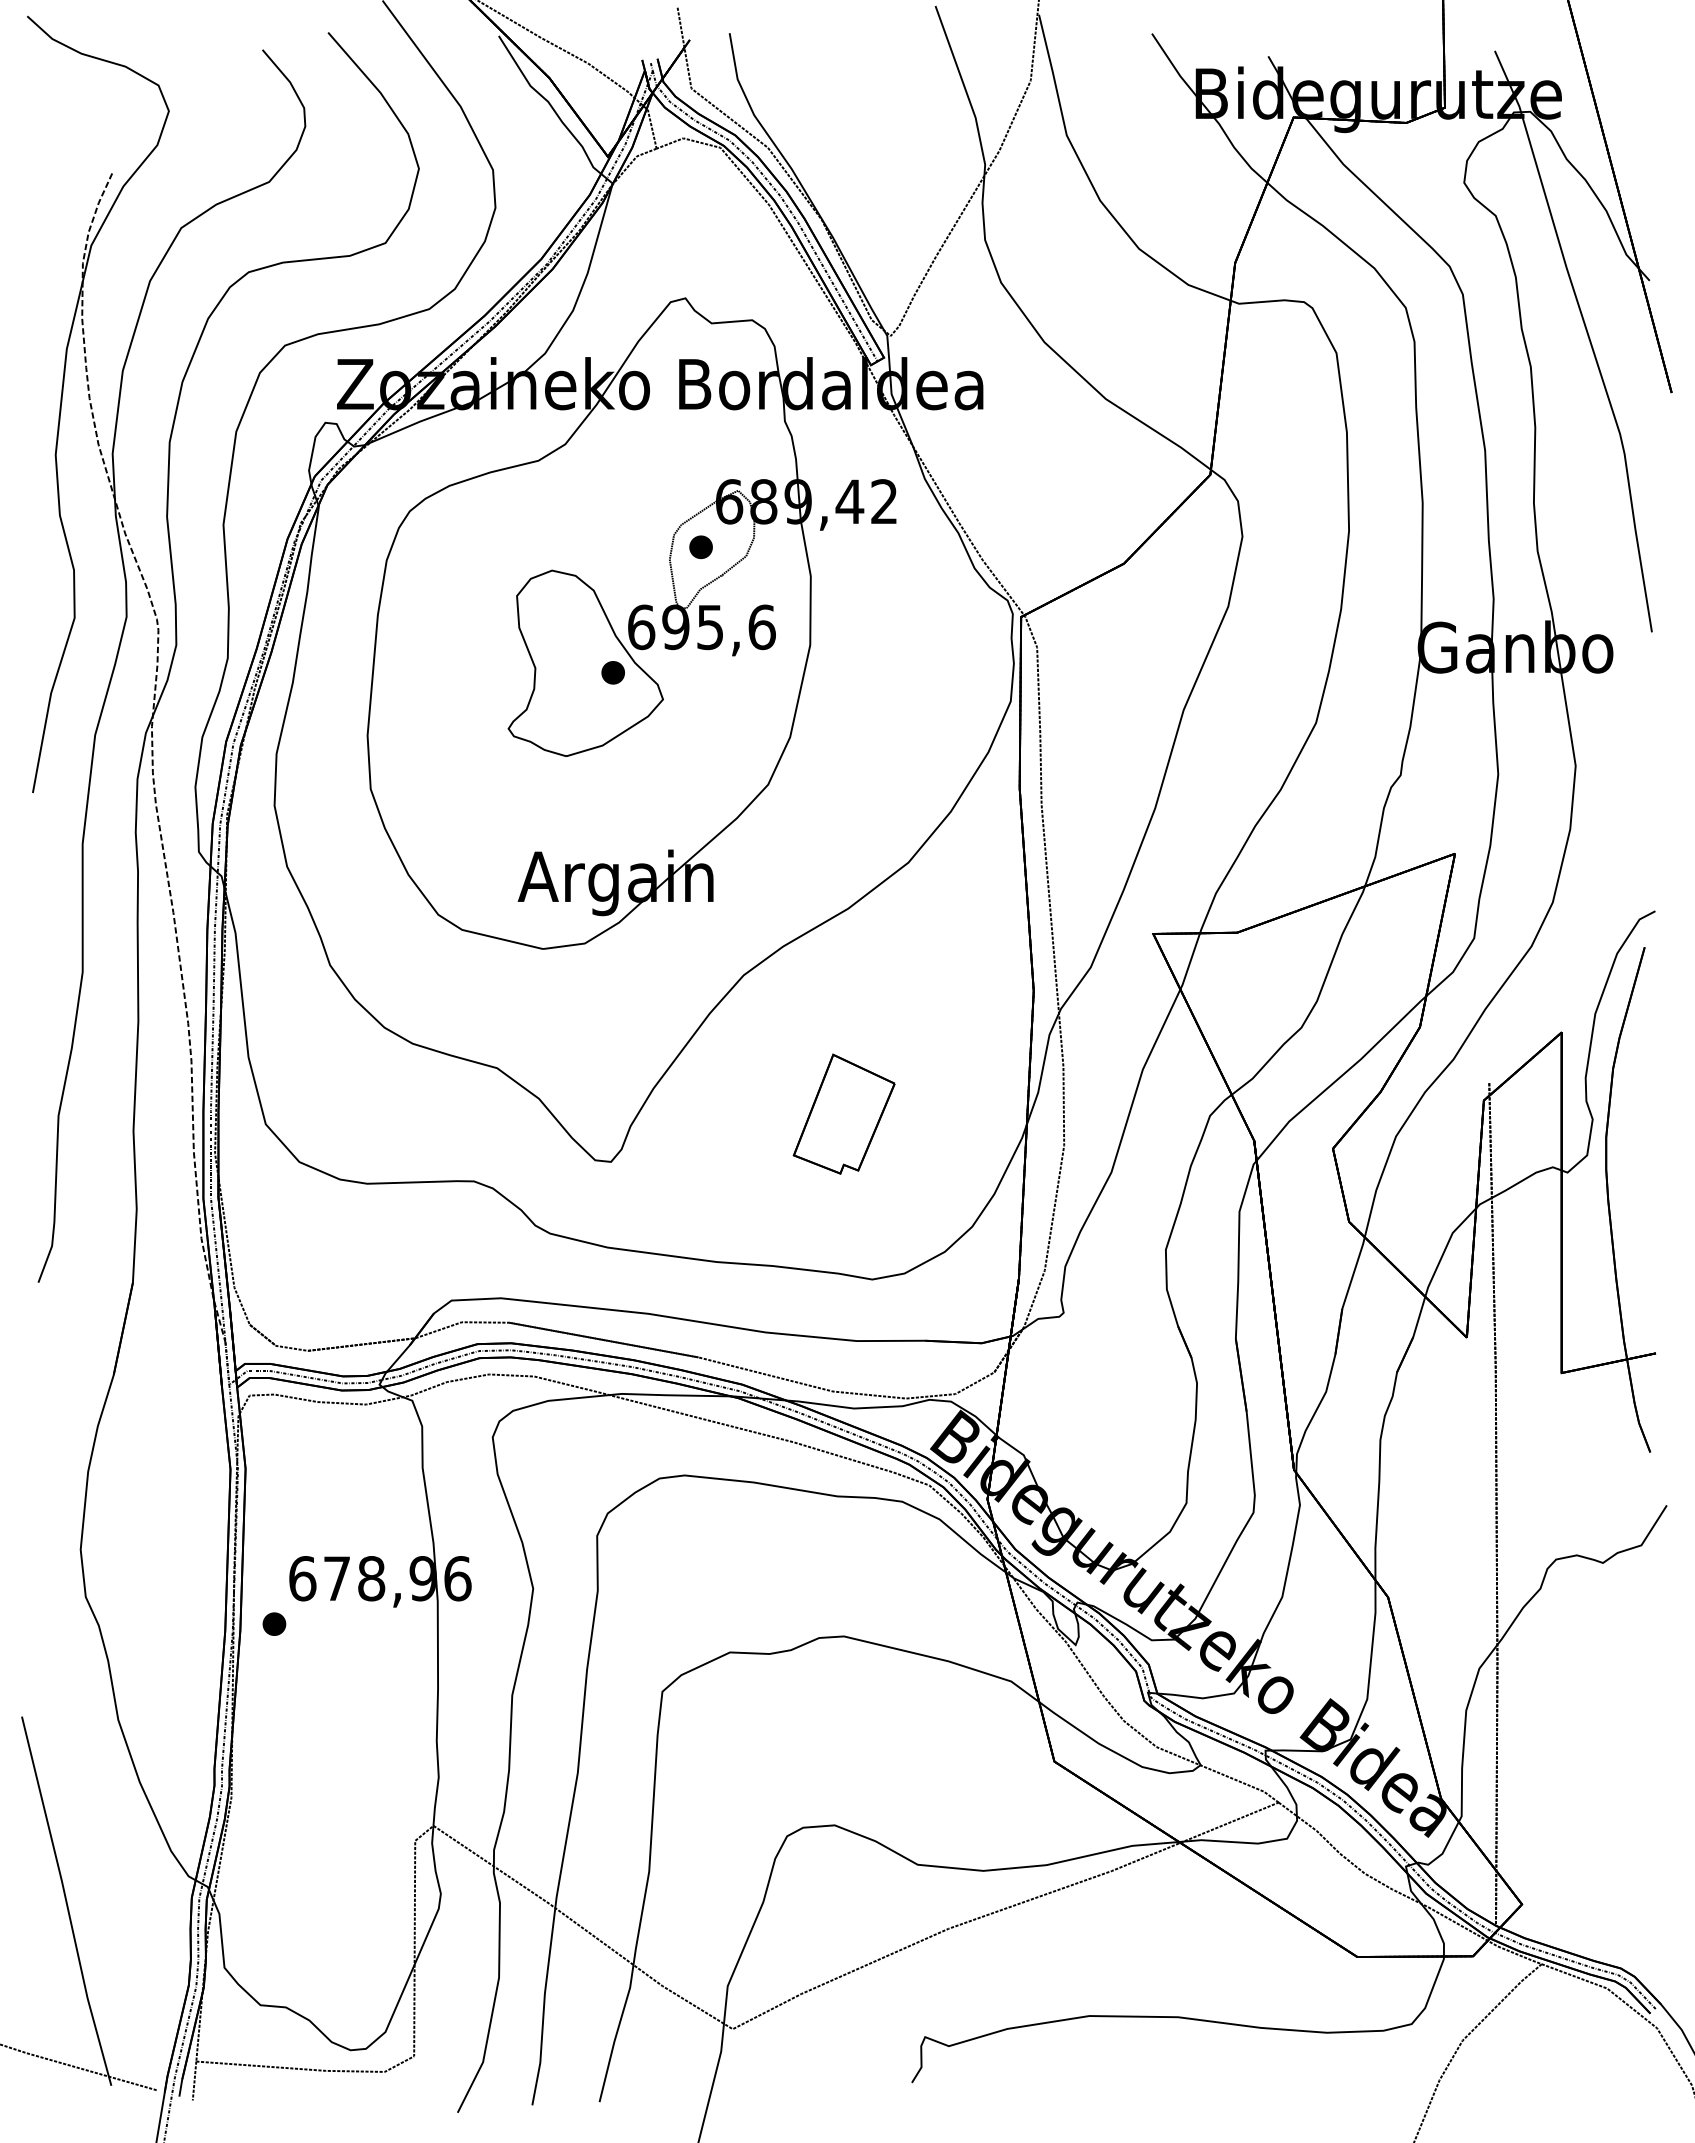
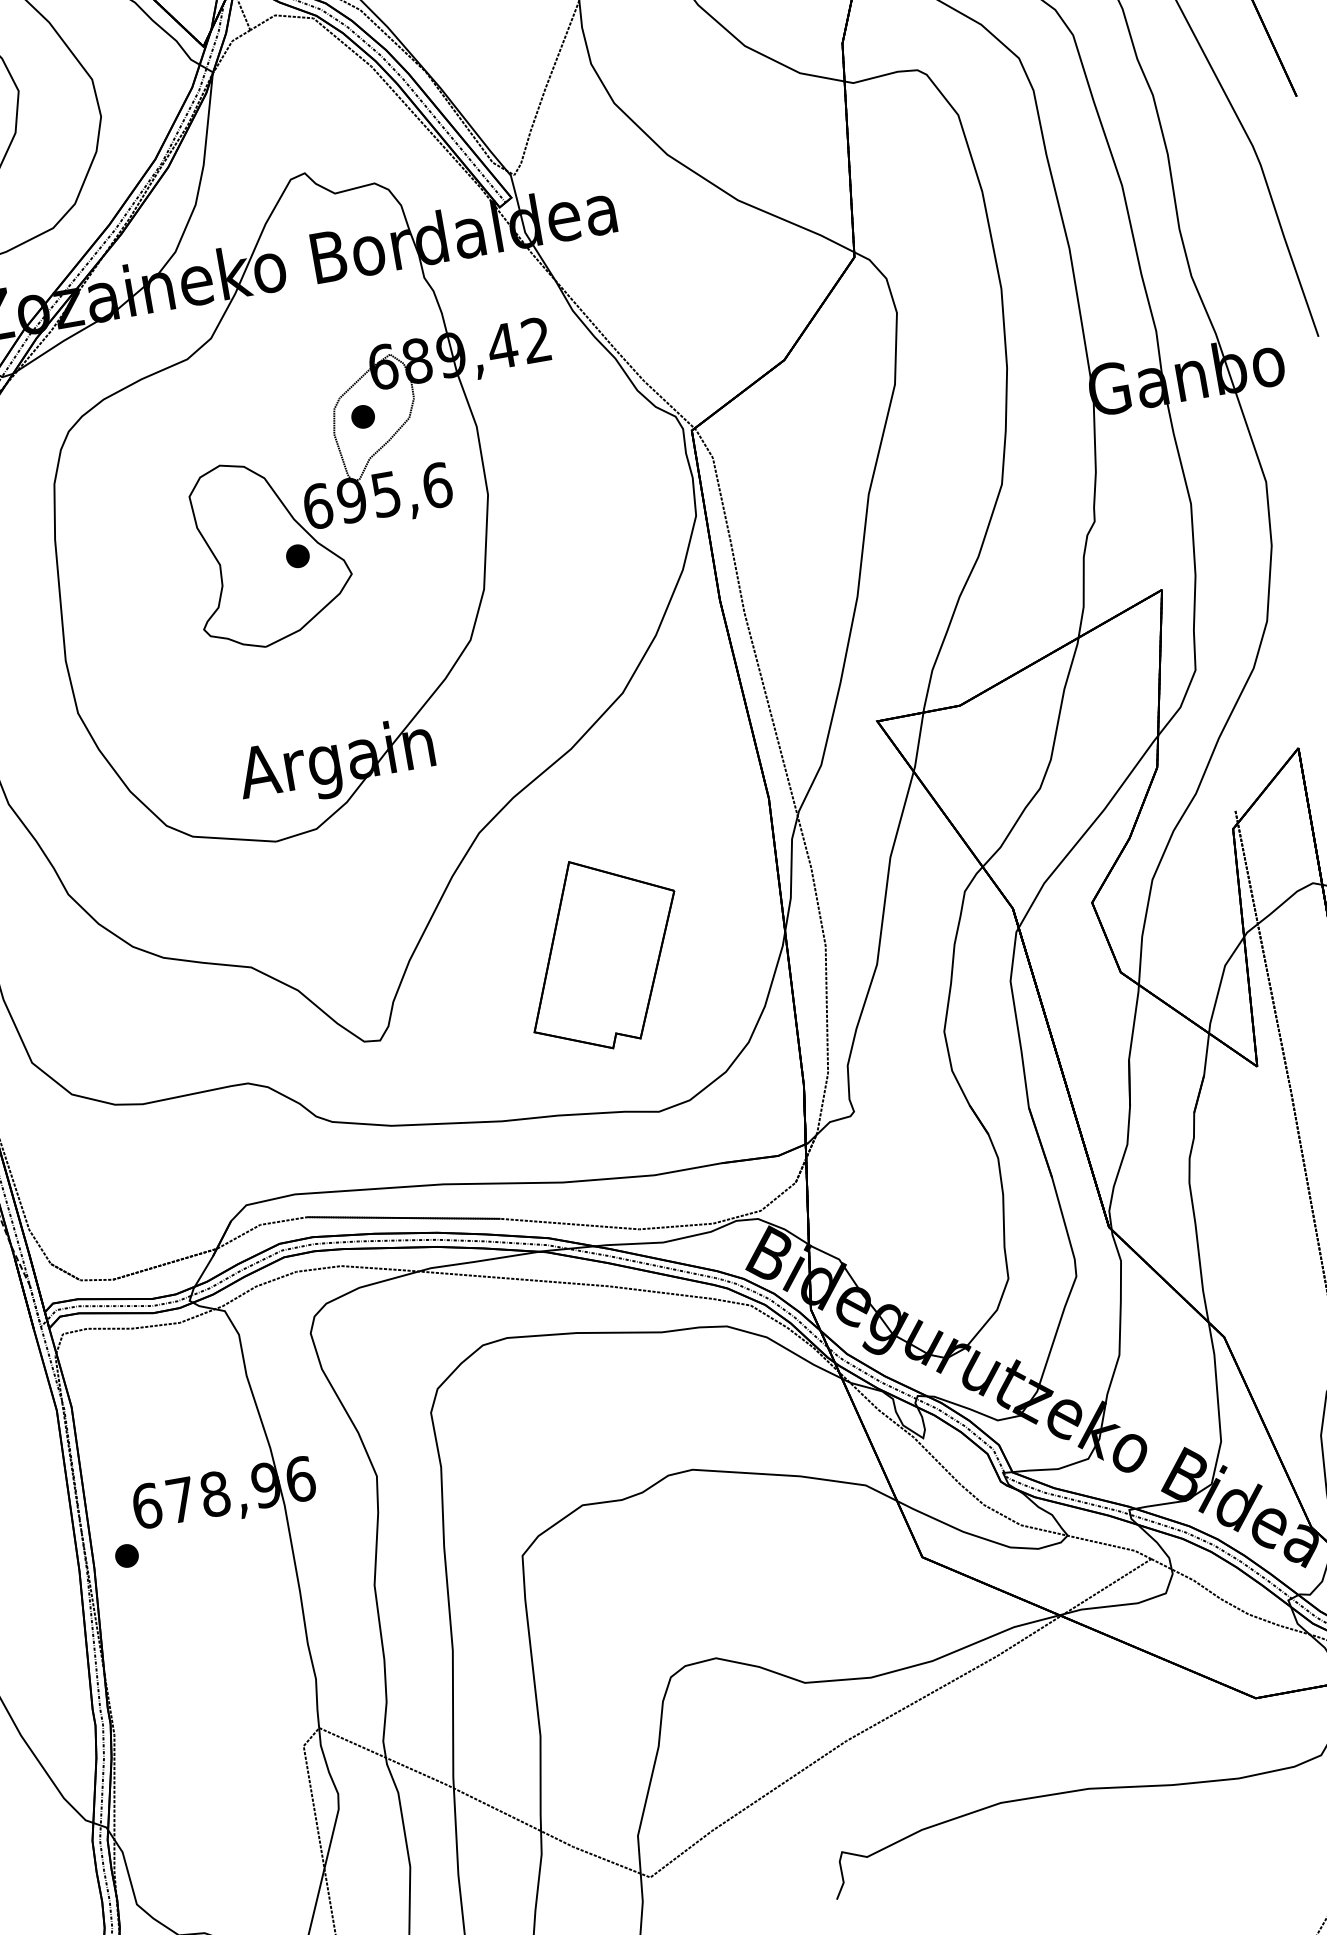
part: (843, 1113) -> (601, 952), size x1.6

